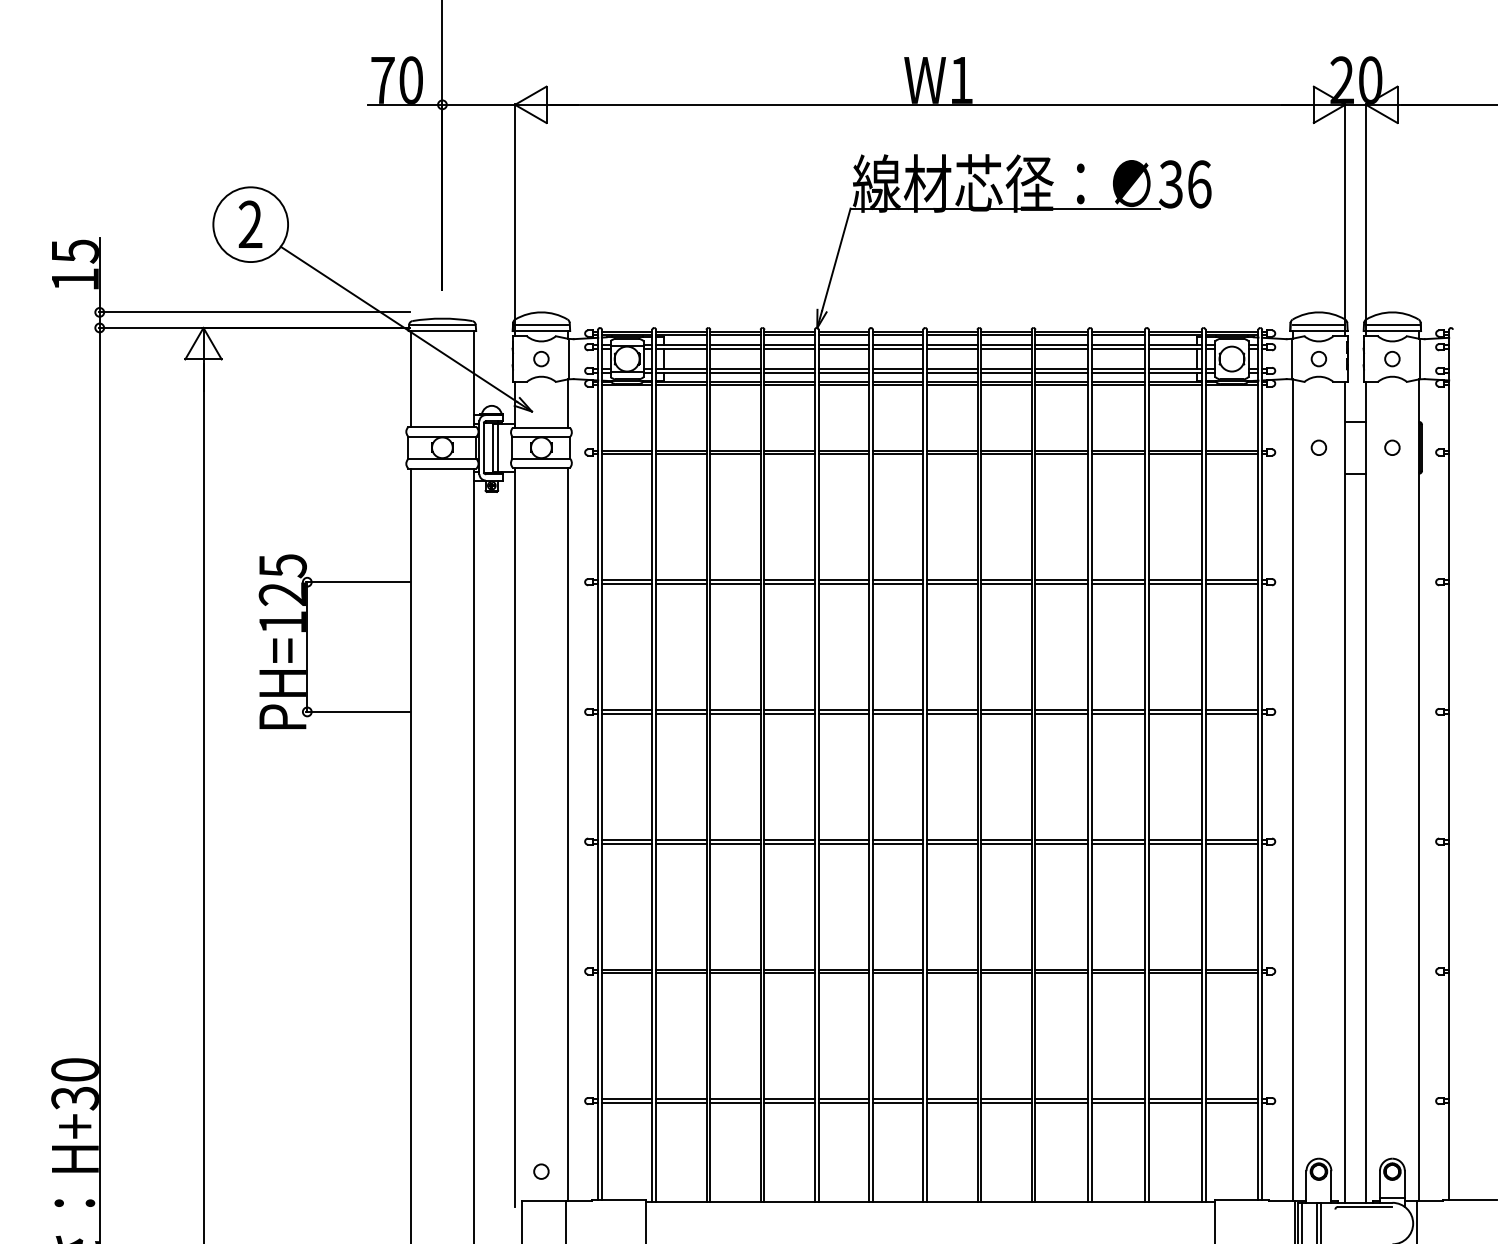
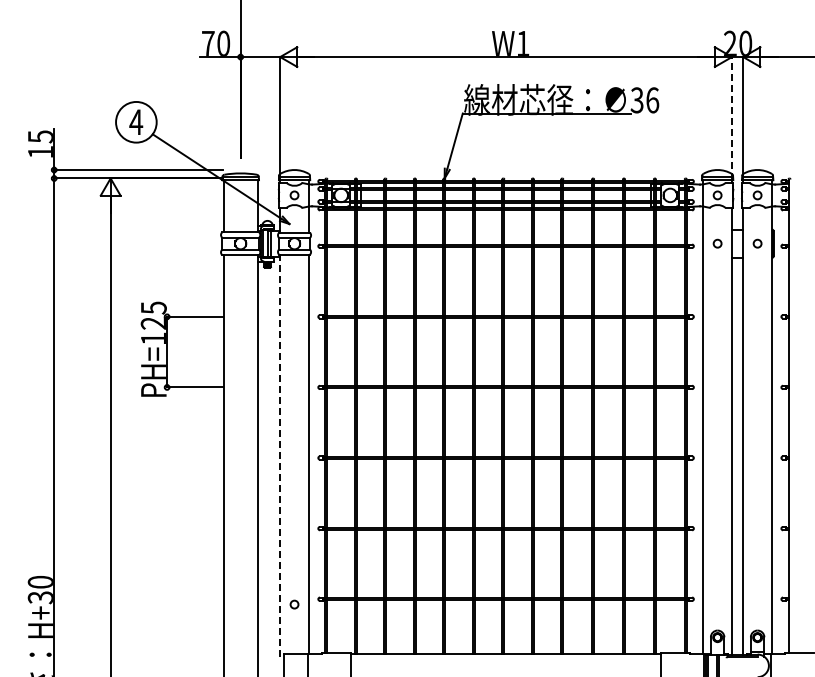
line: (1344, 217) -> (731, 118), solid -> dashed
text: (250, 223) -> (136, 121), 2 -> 4
line: (515, 837) -> (280, 455), solid -> dashed
circle: (541, 1171) -> (294, 604), moved

